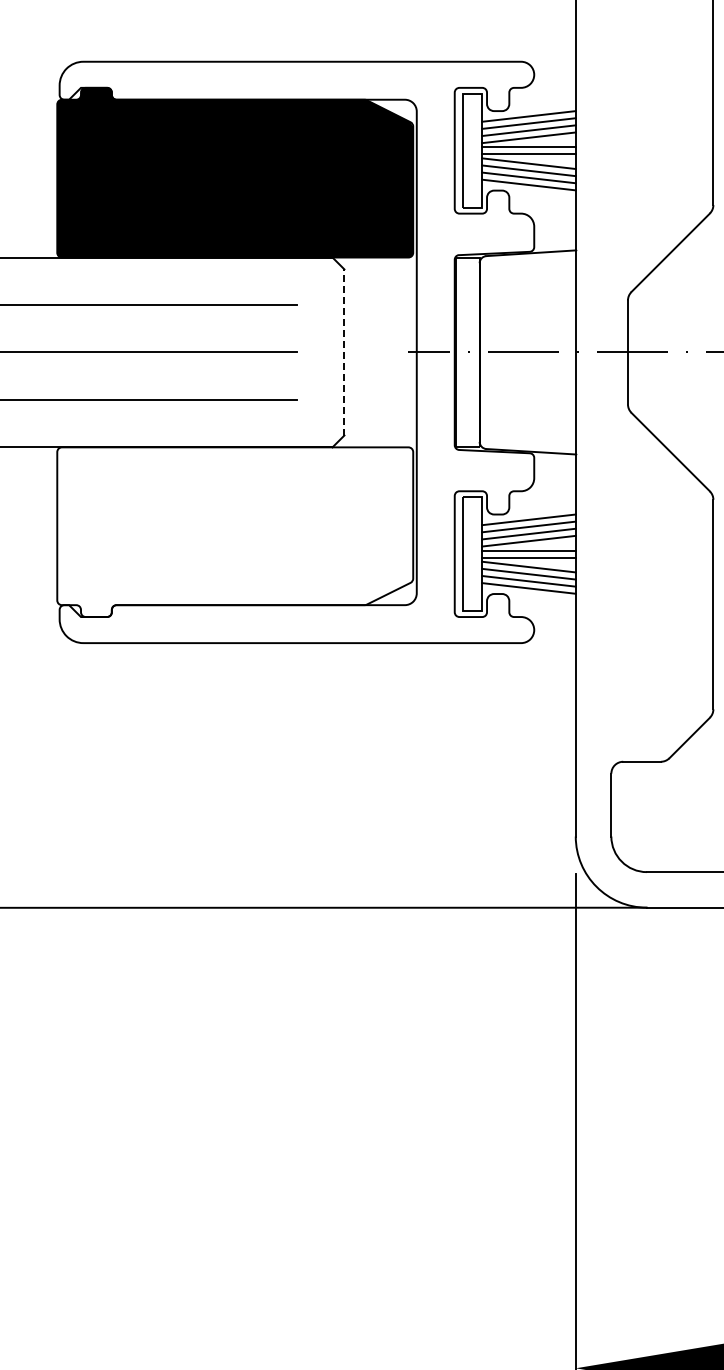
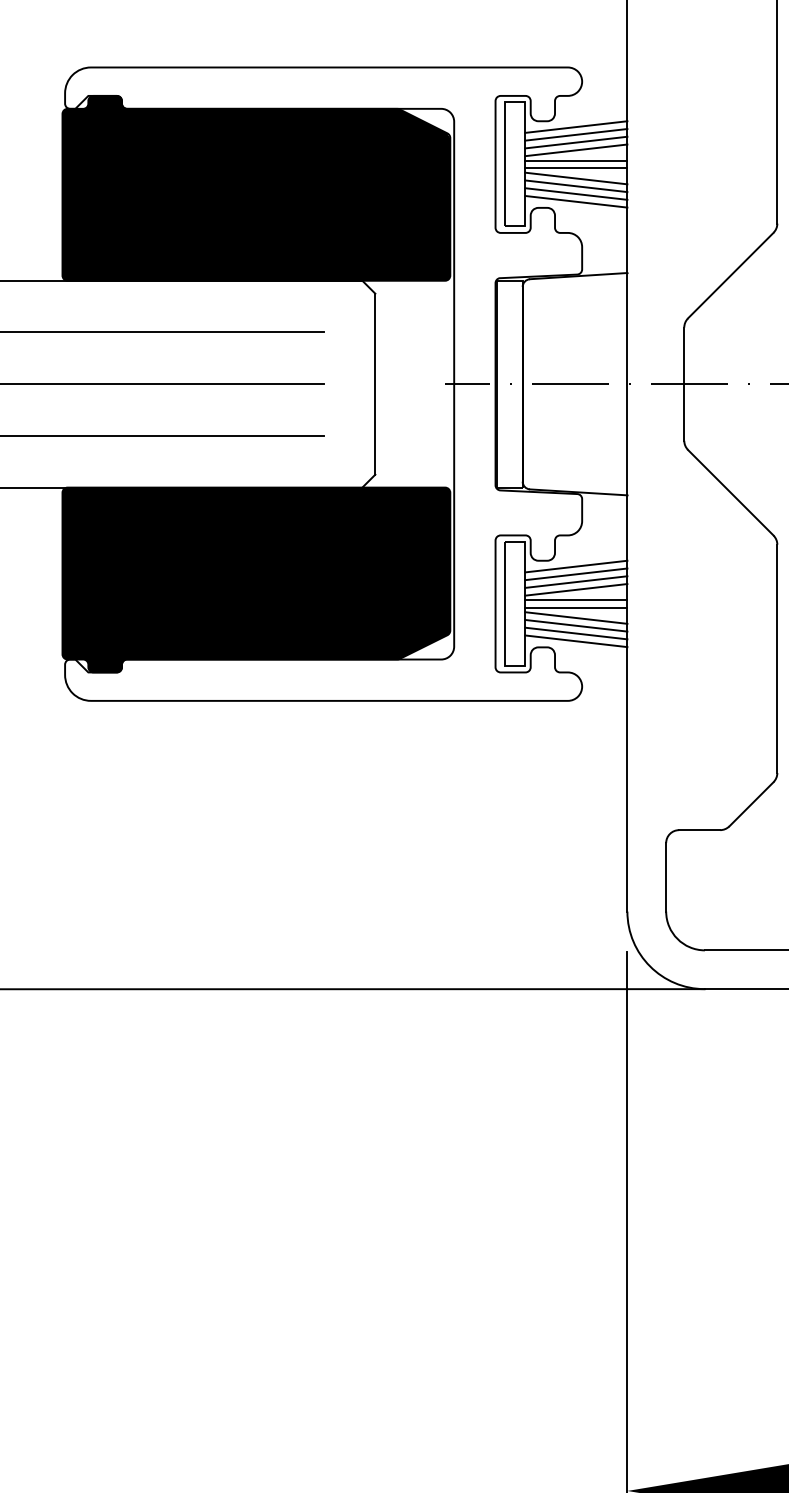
line: (344, 351) -> (375, 383), dashed -> solid
fill: (235, 532) -> (256, 580), added

